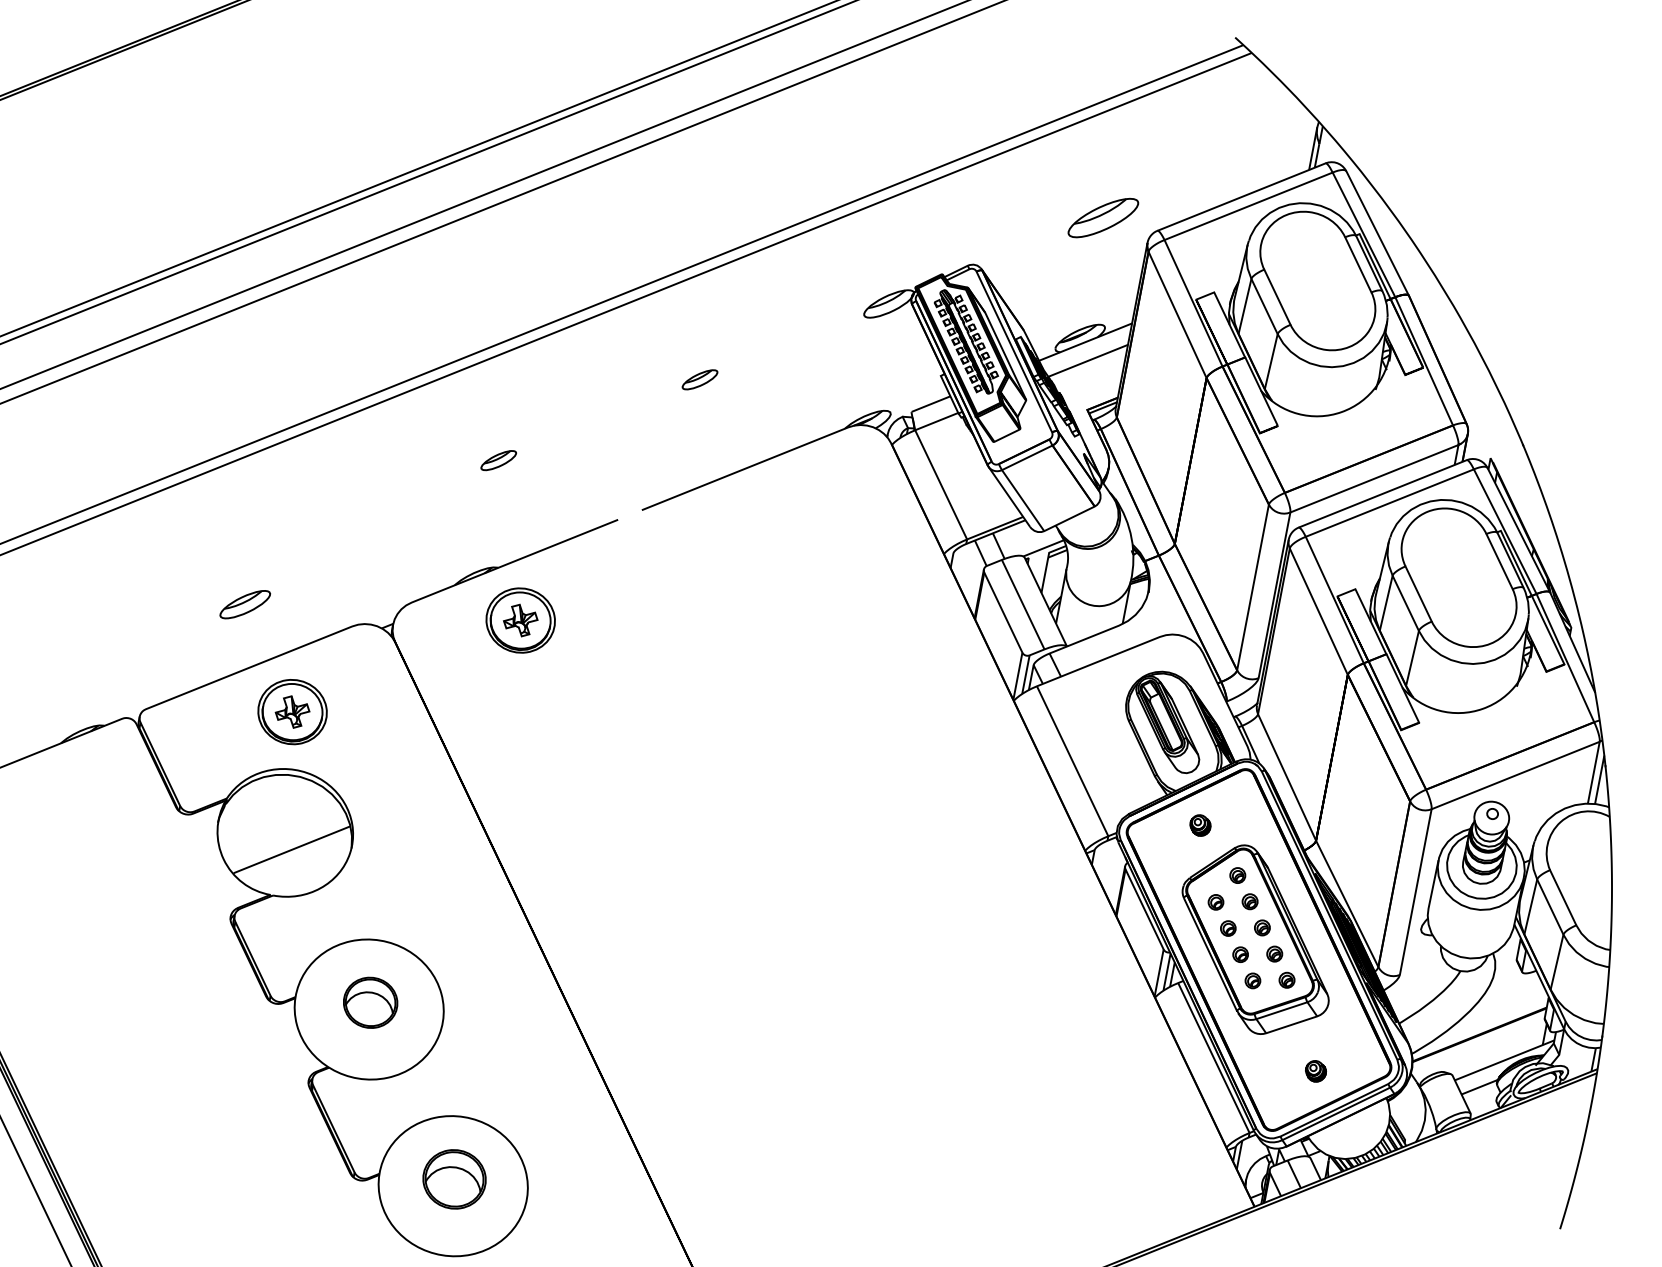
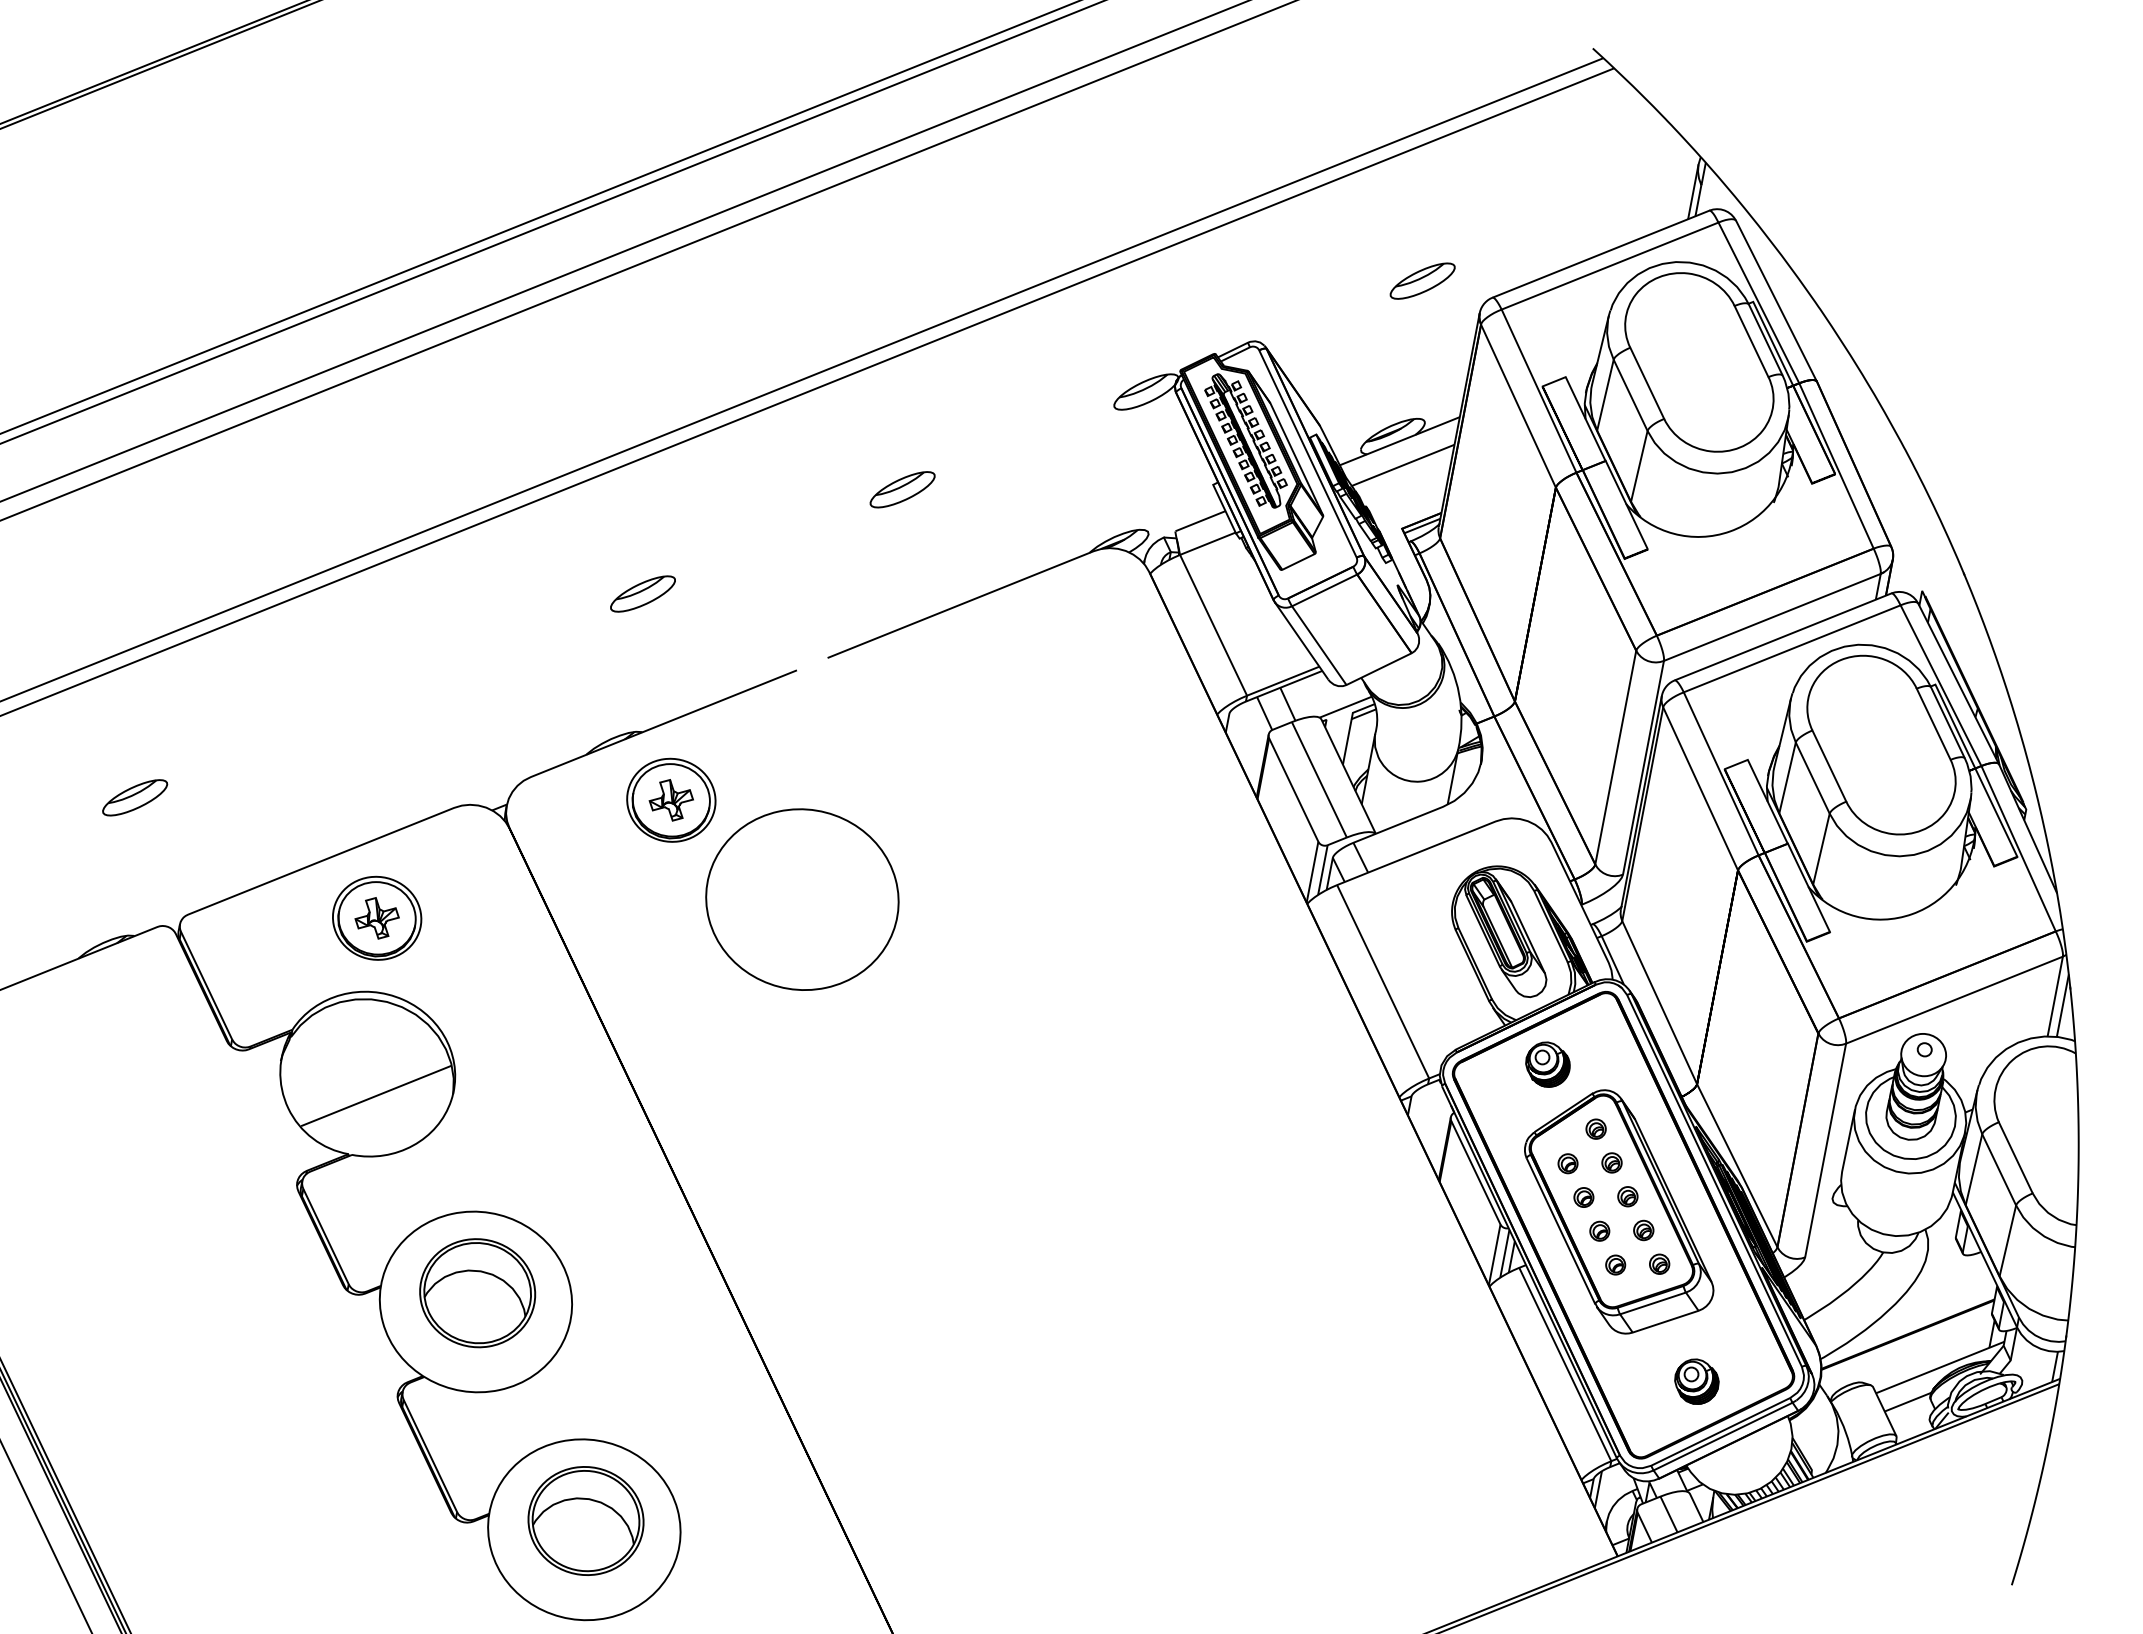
part: (1103, 217) -> (1422, 280), size x0.71
part: (699, 379) -> (902, 489), size x1.43
part: (498, 460) -> (642, 593), size x1.43
part: (245, 604) -> (135, 797), moved
part: (622, 697) -> (802, 899), added
part: (1200, 825) -> (1547, 1064), size x1.67
part: (370, 1002) -> (477, 1293), size x1.67
part: (1315, 1071) -> (1696, 1381), size x1.67
part: (454, 1178) -> (585, 1520), size x1.43

